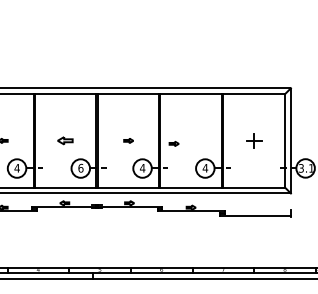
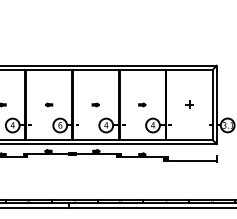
part: (65, 140) -> (48, 104), size x0.62
part: (254, 140) -> (189, 104), size x0.62
part: (173, 143) -> (141, 104), moved

